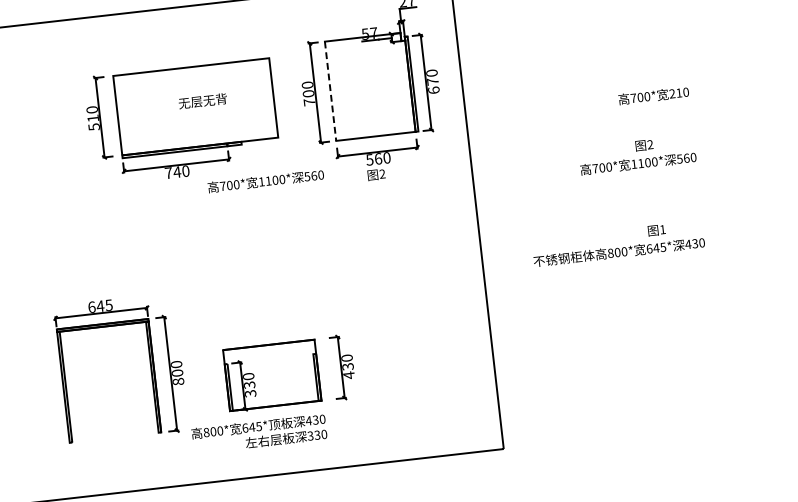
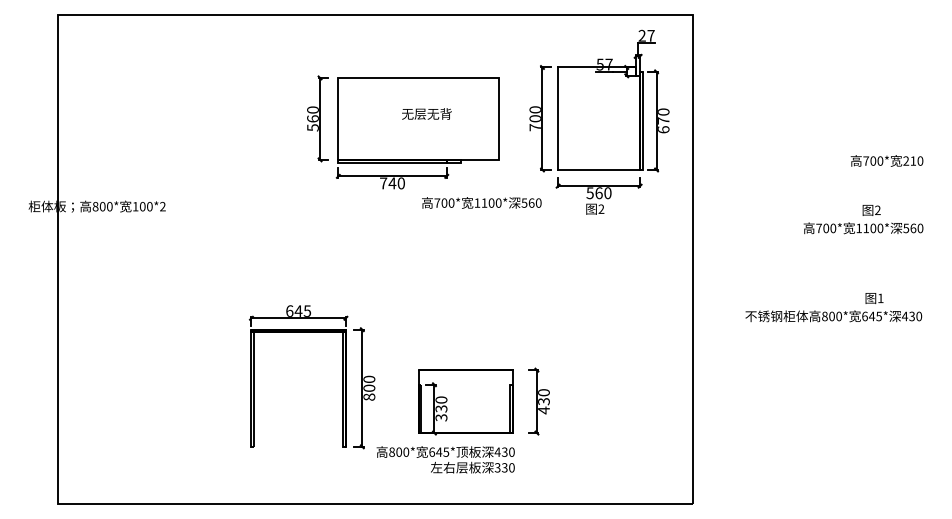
line: (331, 91) -> (558, 119), dashed -> solid
text: (92, 118) -> (312, 118), 510 -> 560

